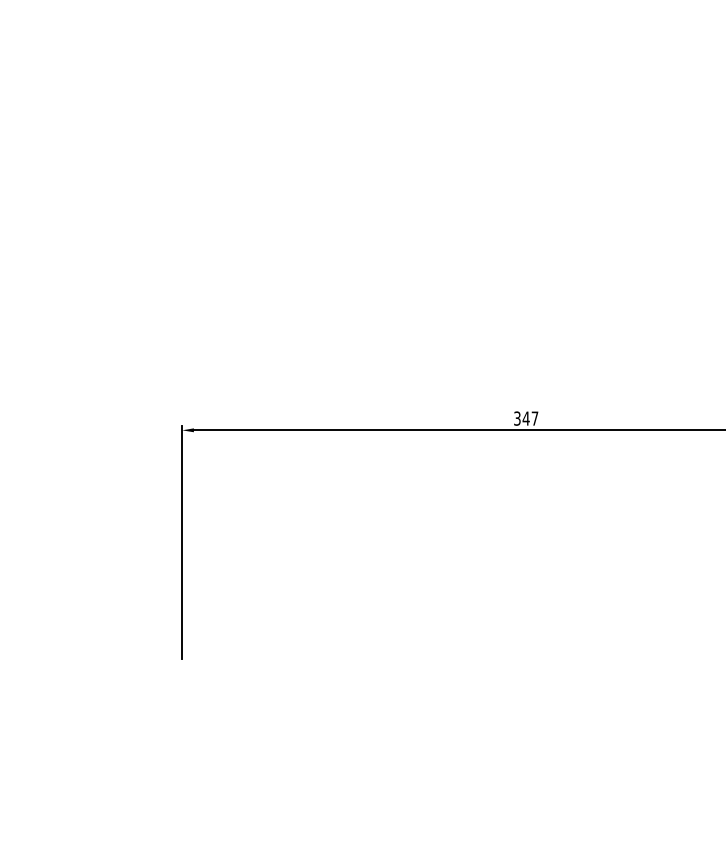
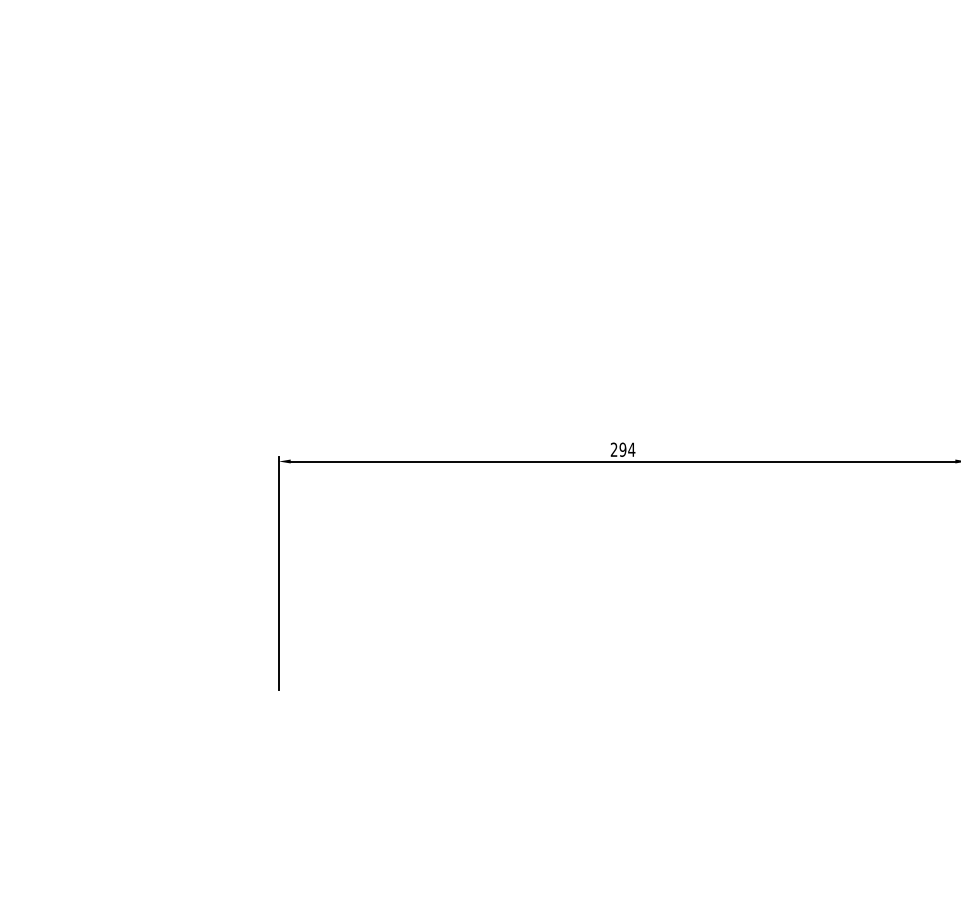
text: (525, 418) -> (622, 449), 347 -> 294

